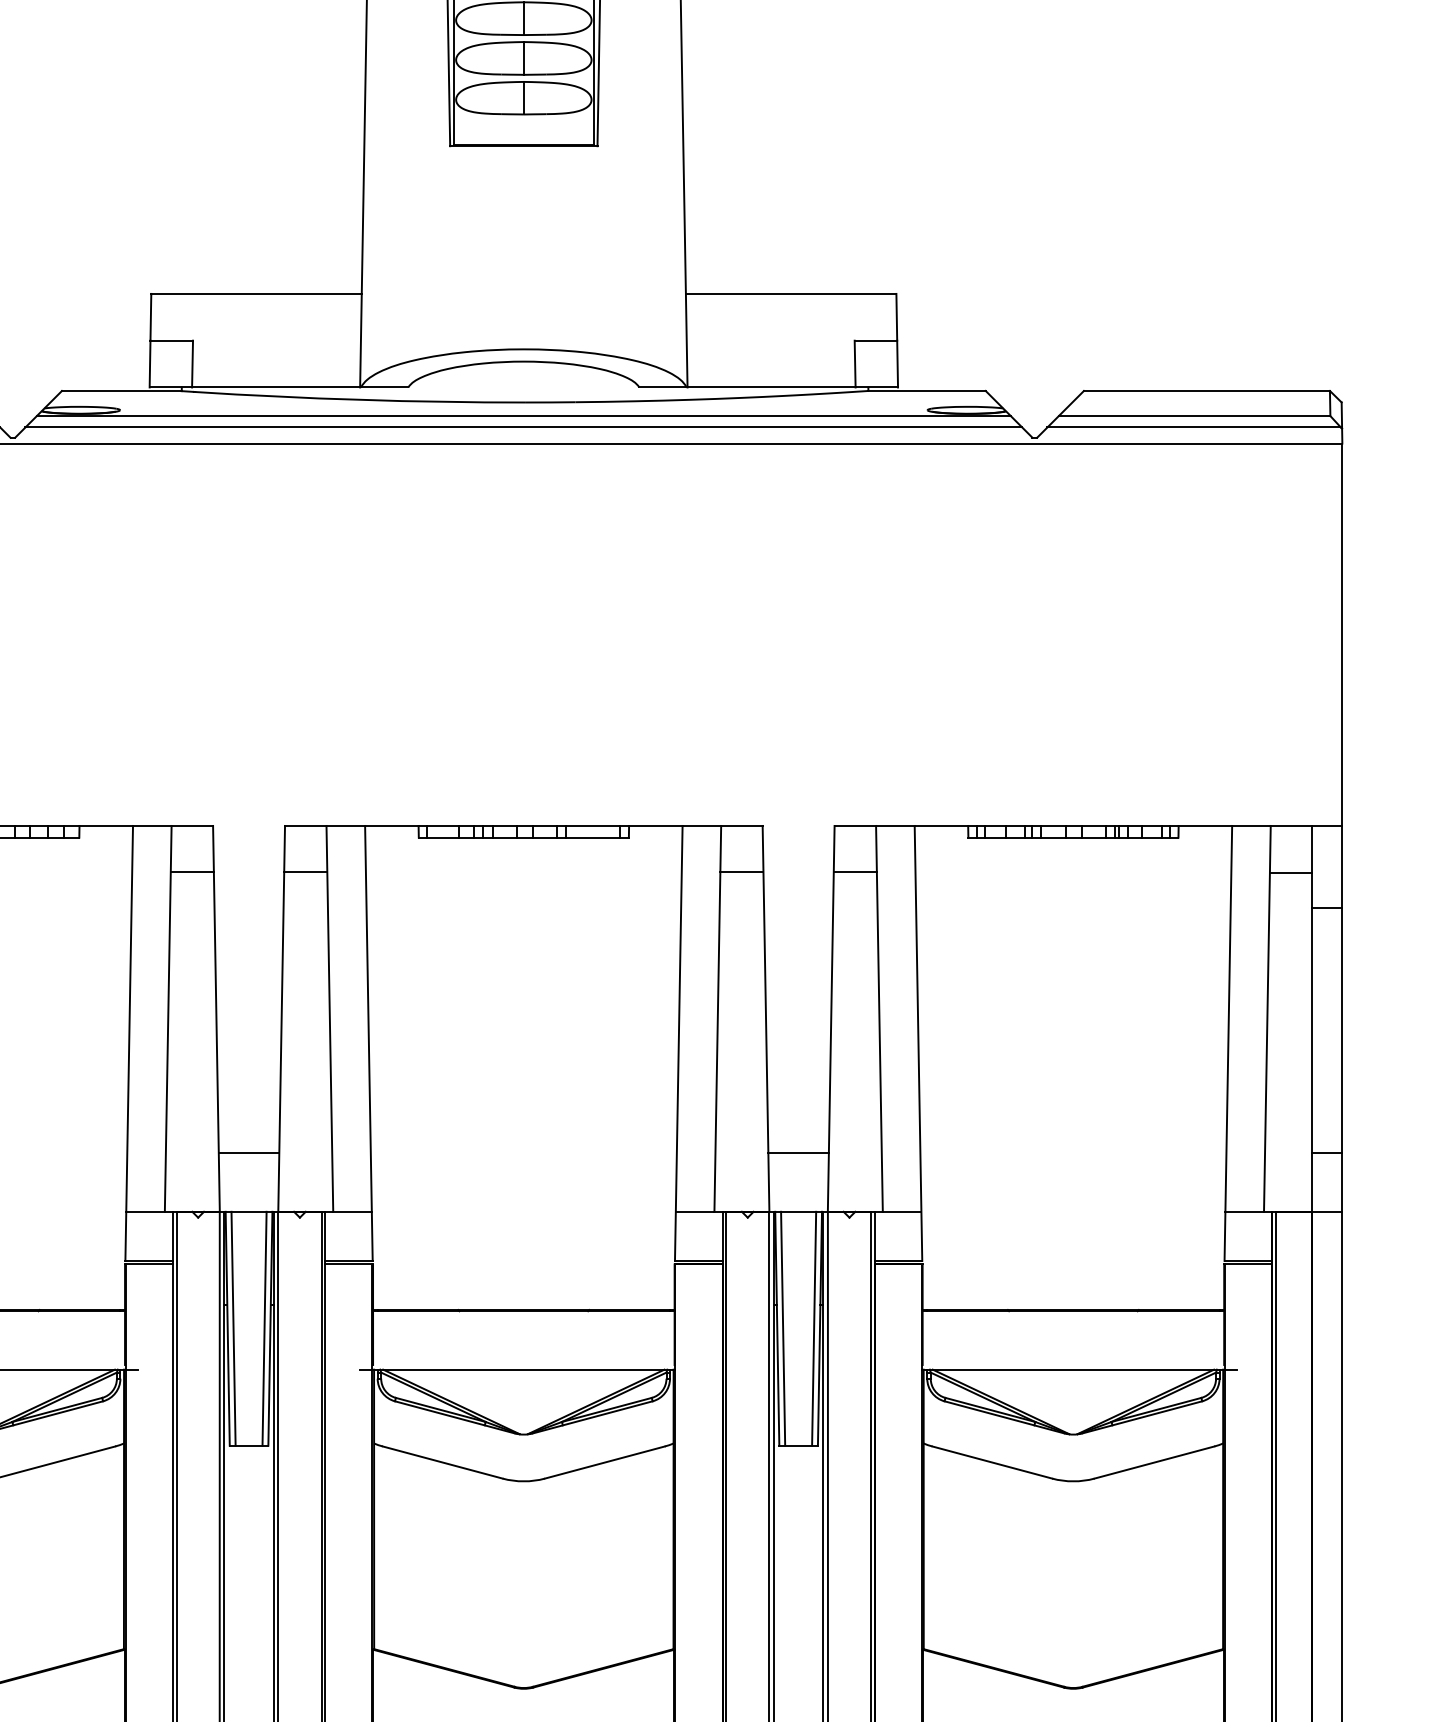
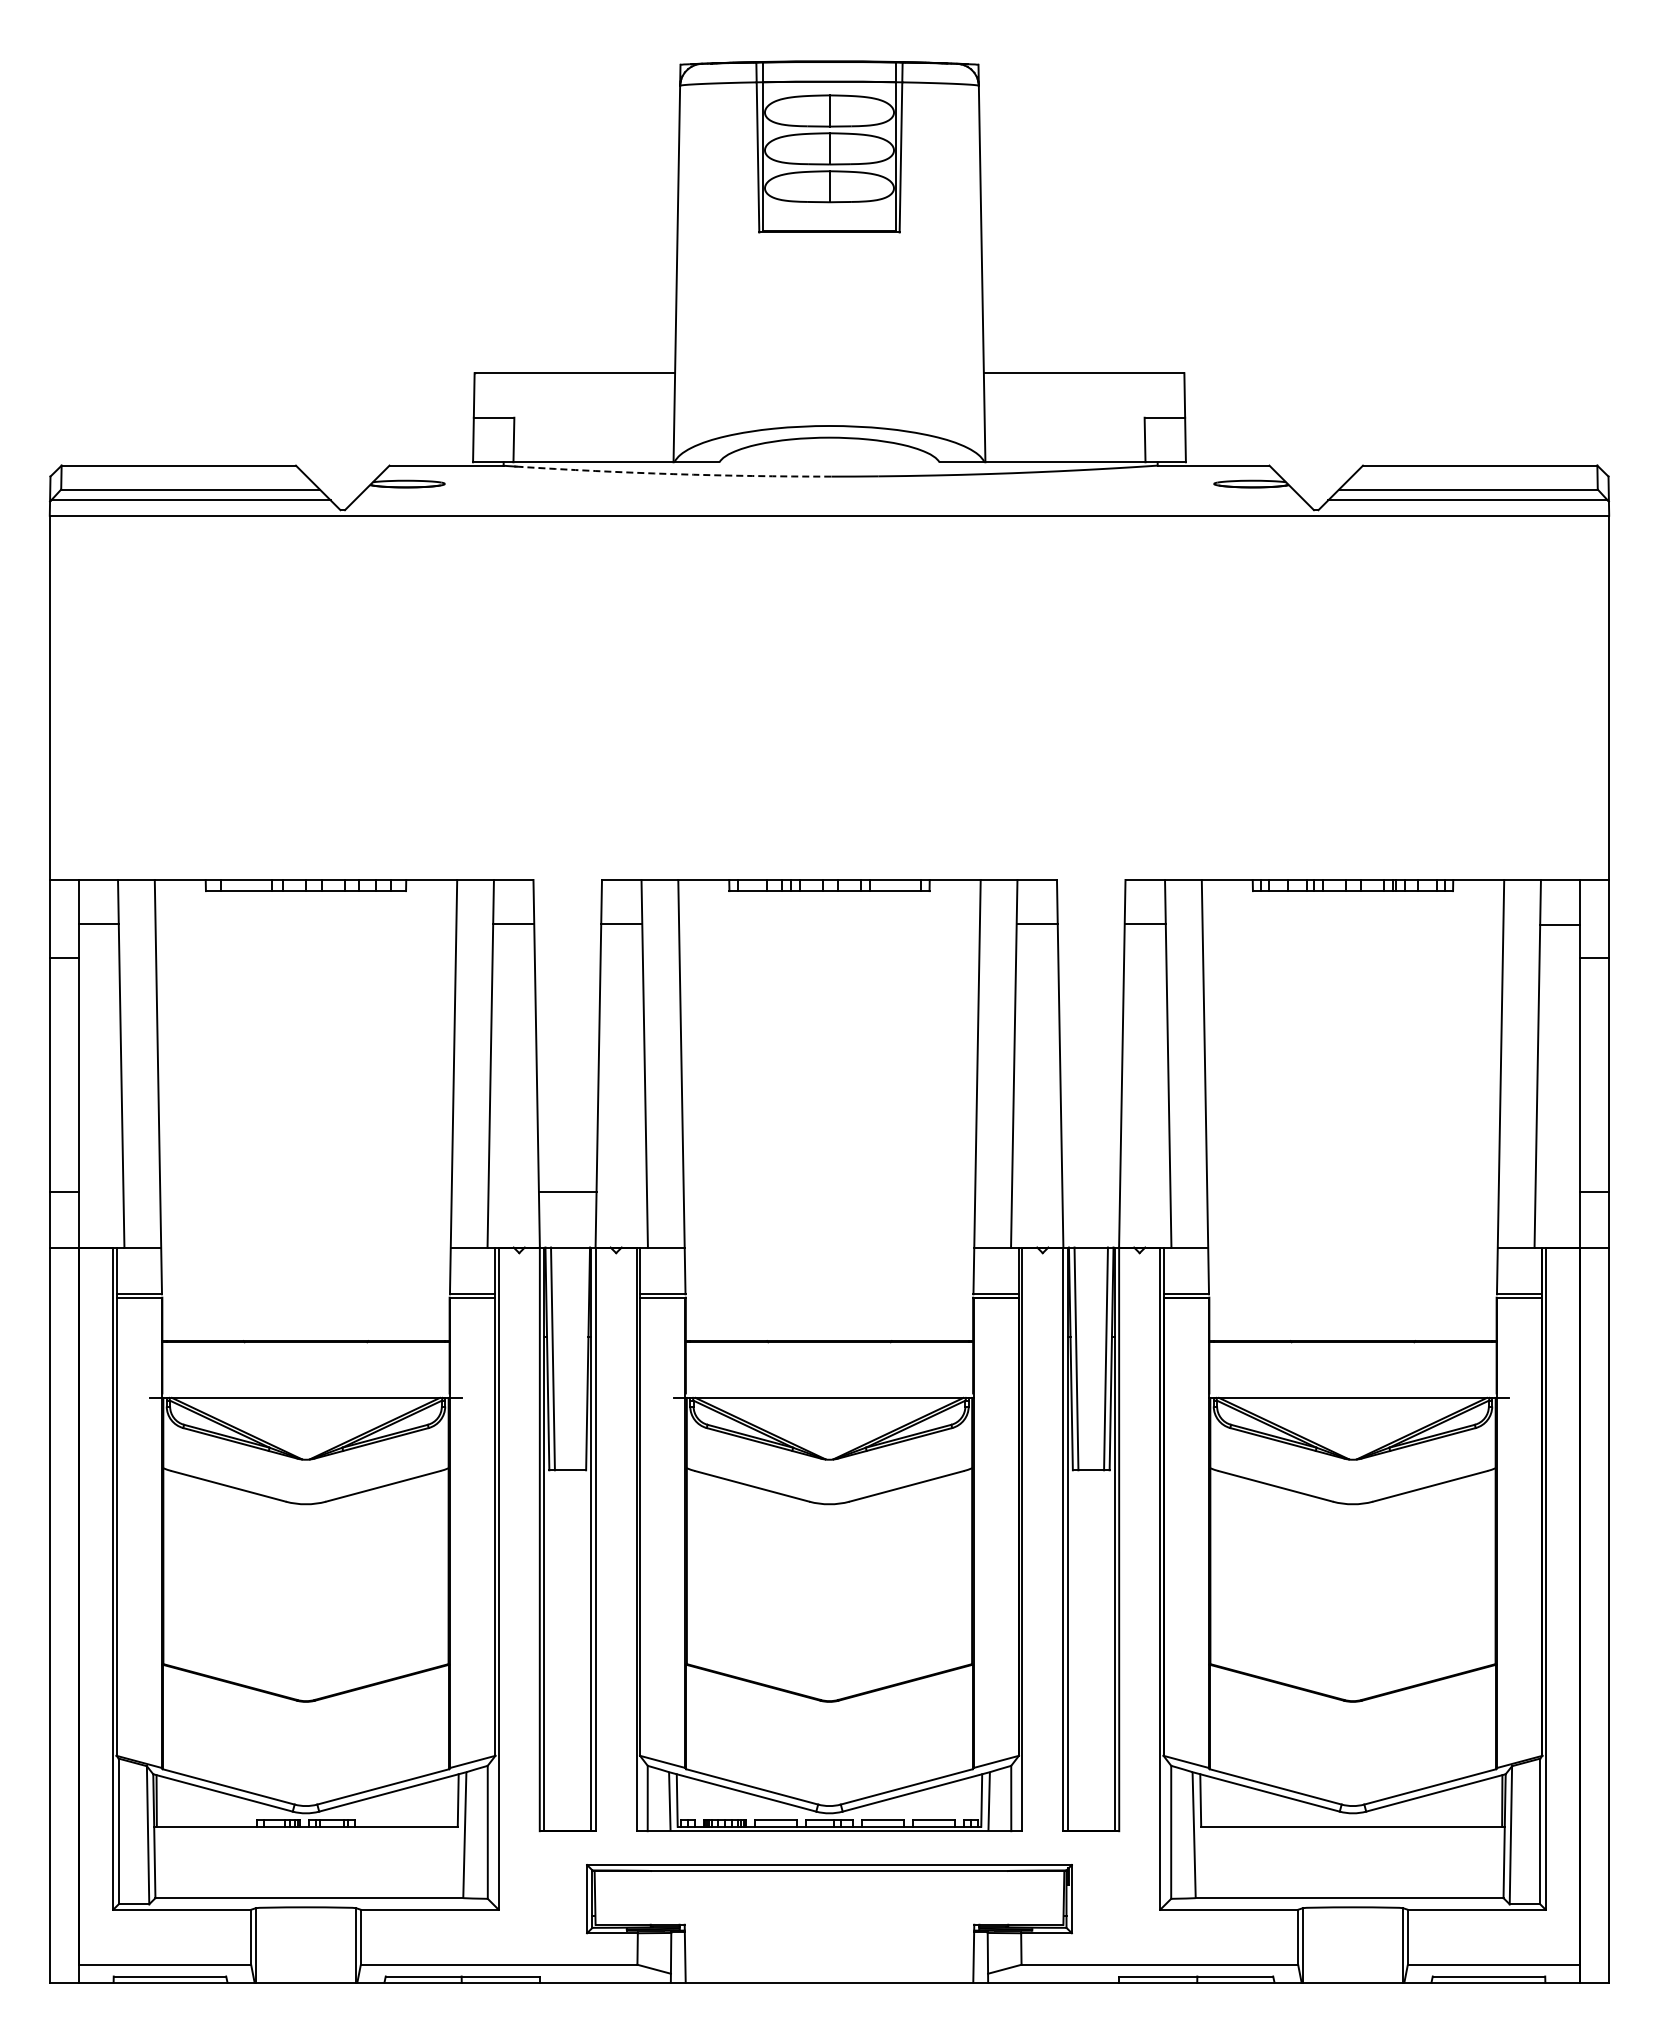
arc: (360, 400) -> (673, 474), solid -> dashed
line: (523, 416) -> (829, 489), removed
line: (523, 427) -> (829, 500), removed
line: (798, 1152) -> (1091, 1191), removed
line: (264, 1328) -> (582, 1358), removed

